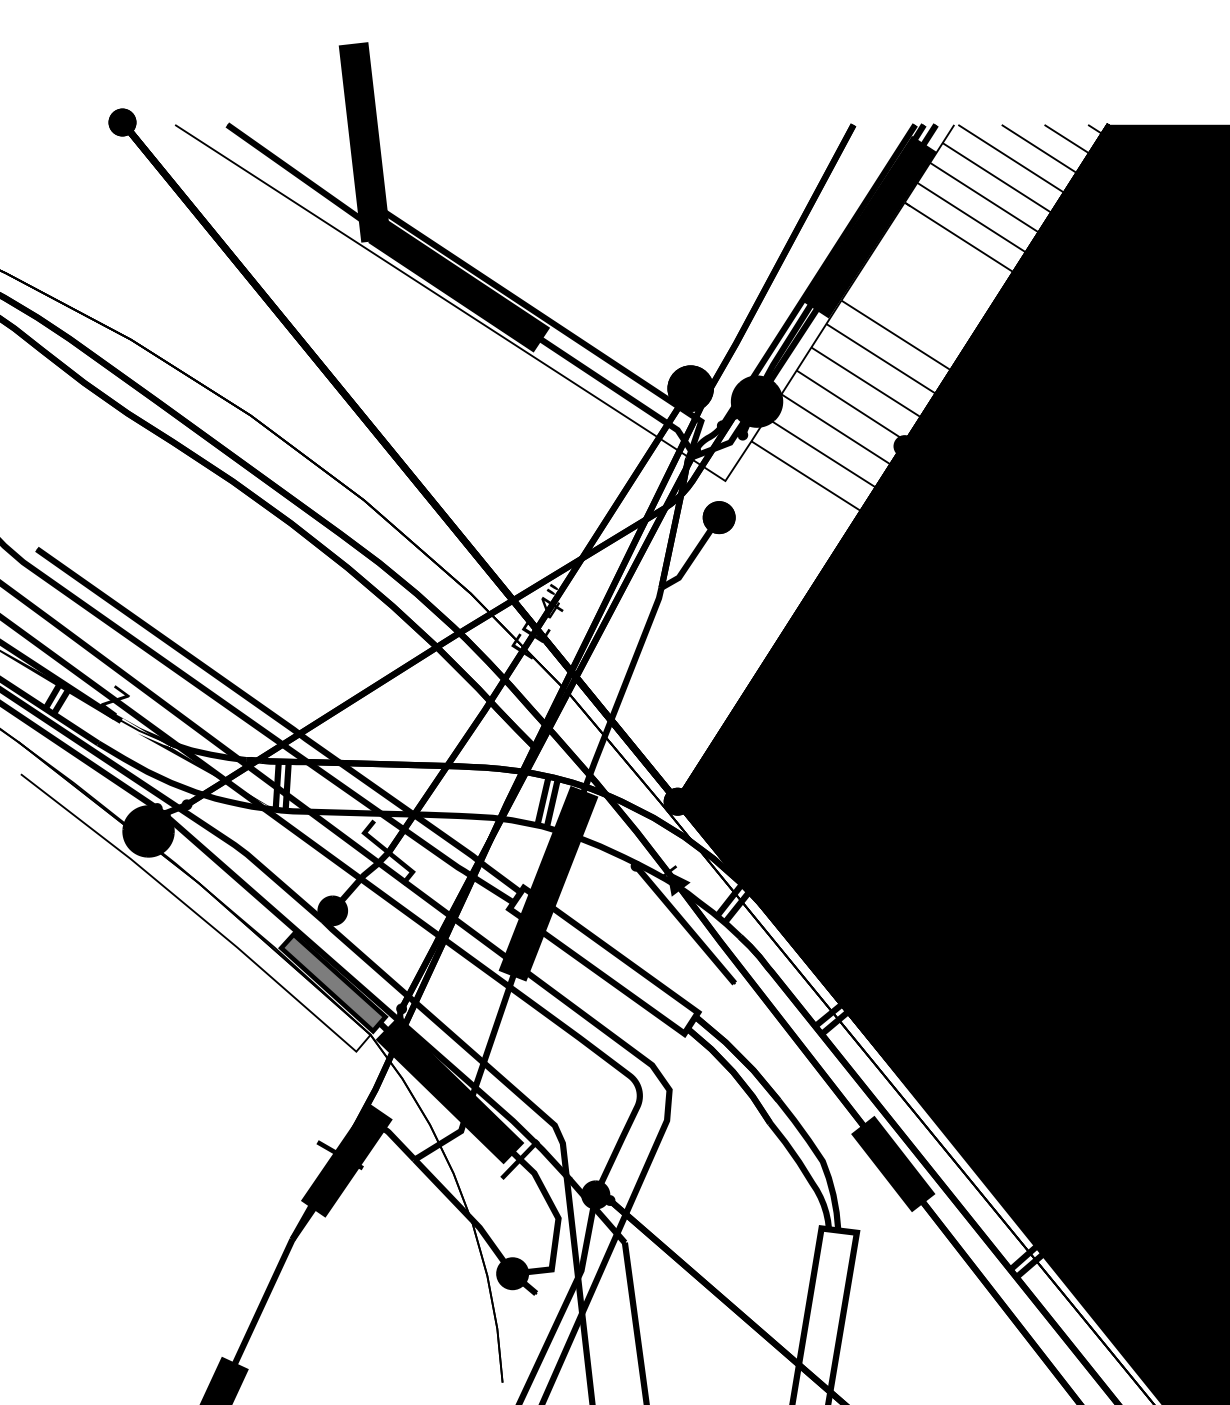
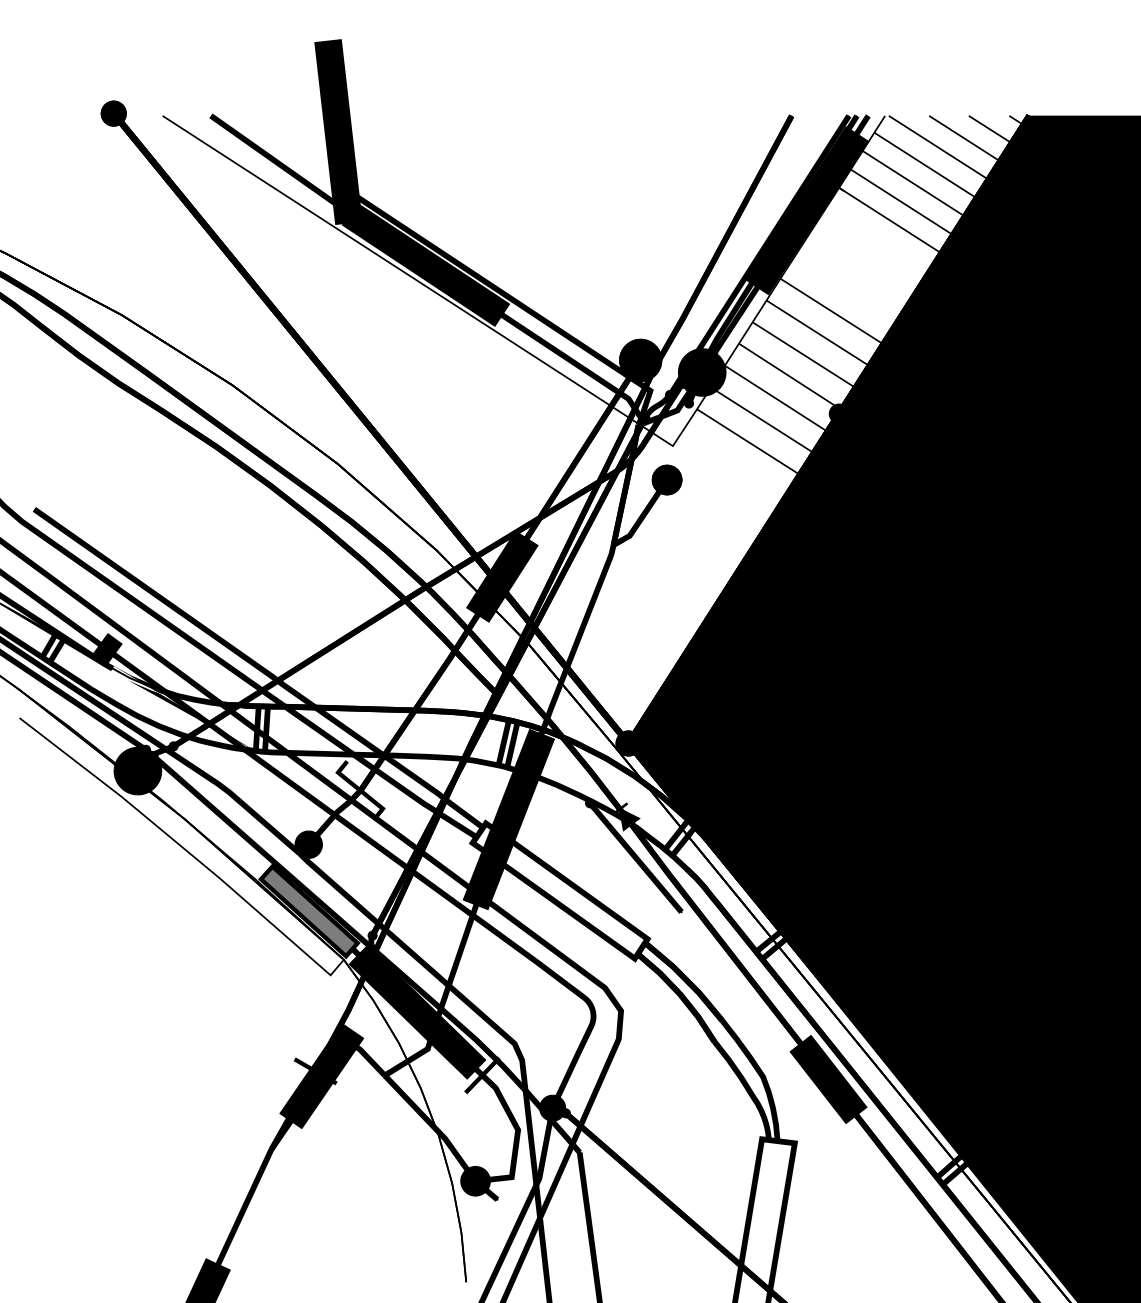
fill: (540, 621) -> (501, 576), added
fill: (114, 700) -> (106, 649), added

